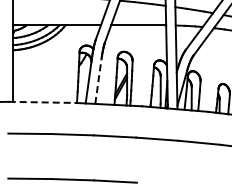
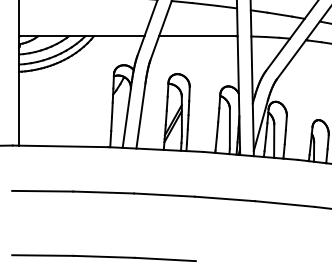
line: (98, 81) -> (140, 116), dashed -> solid
line: (42, 102) -> (60, 146), dashed -> solid

